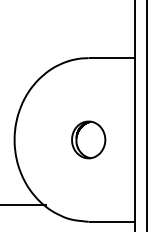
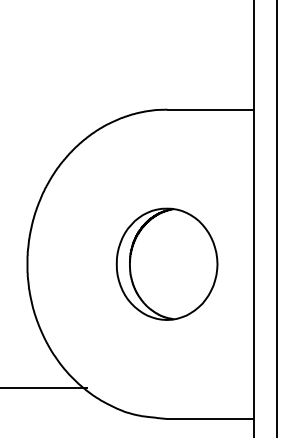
part: (88, 139) -> (167, 263), size x1.6

